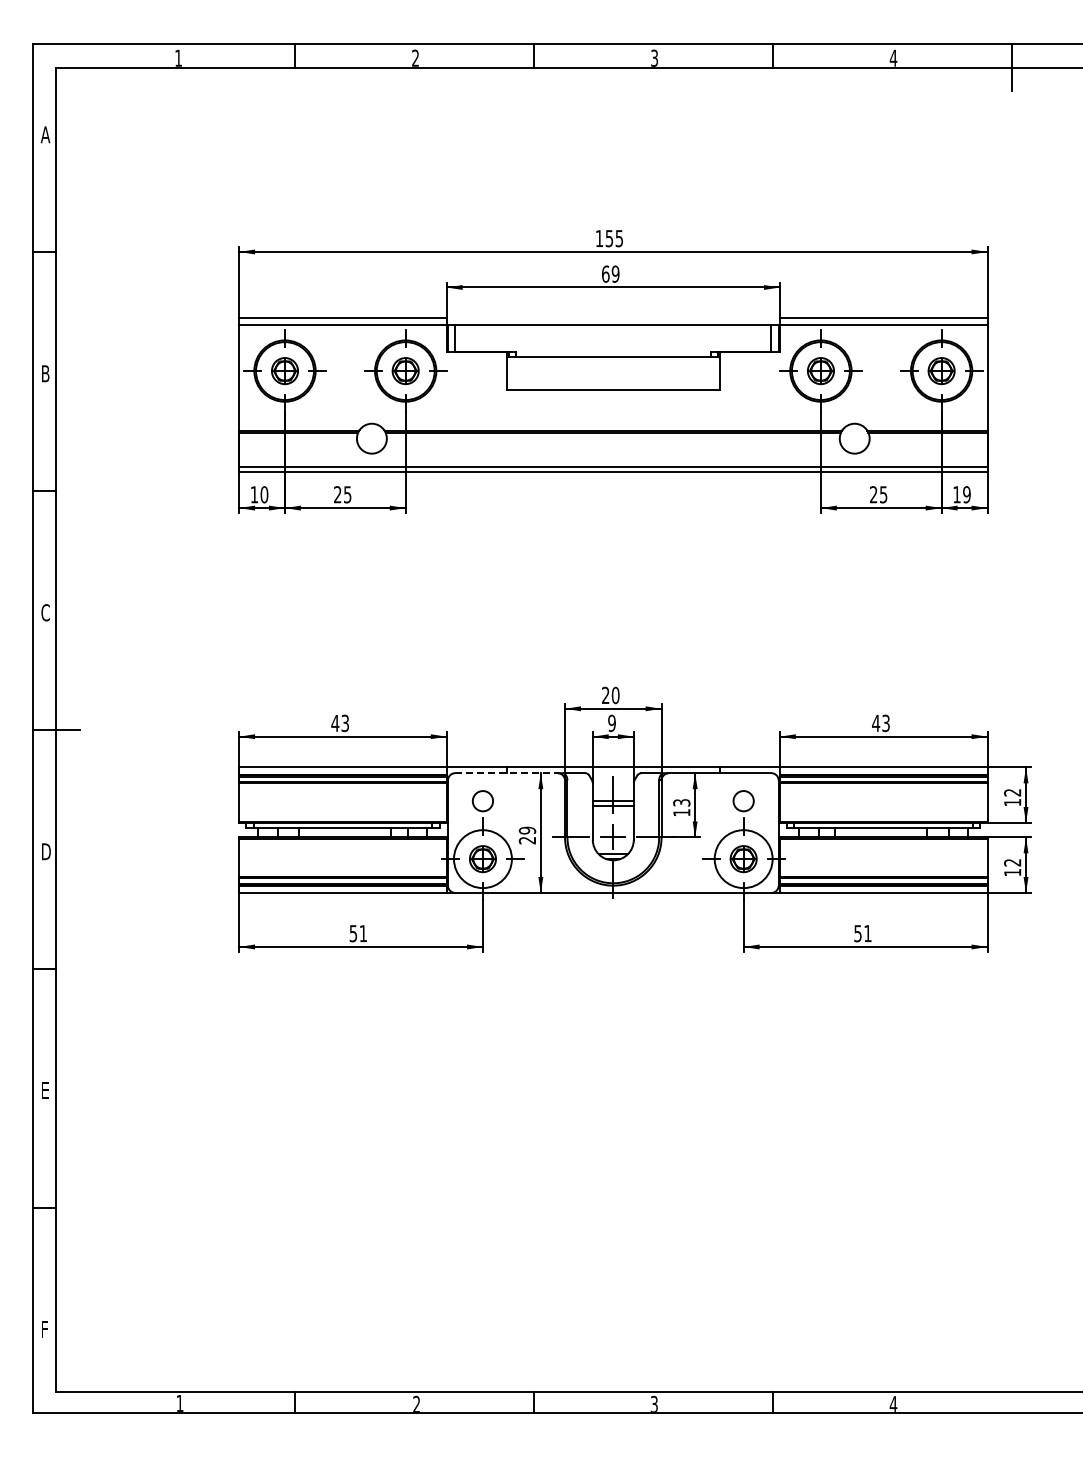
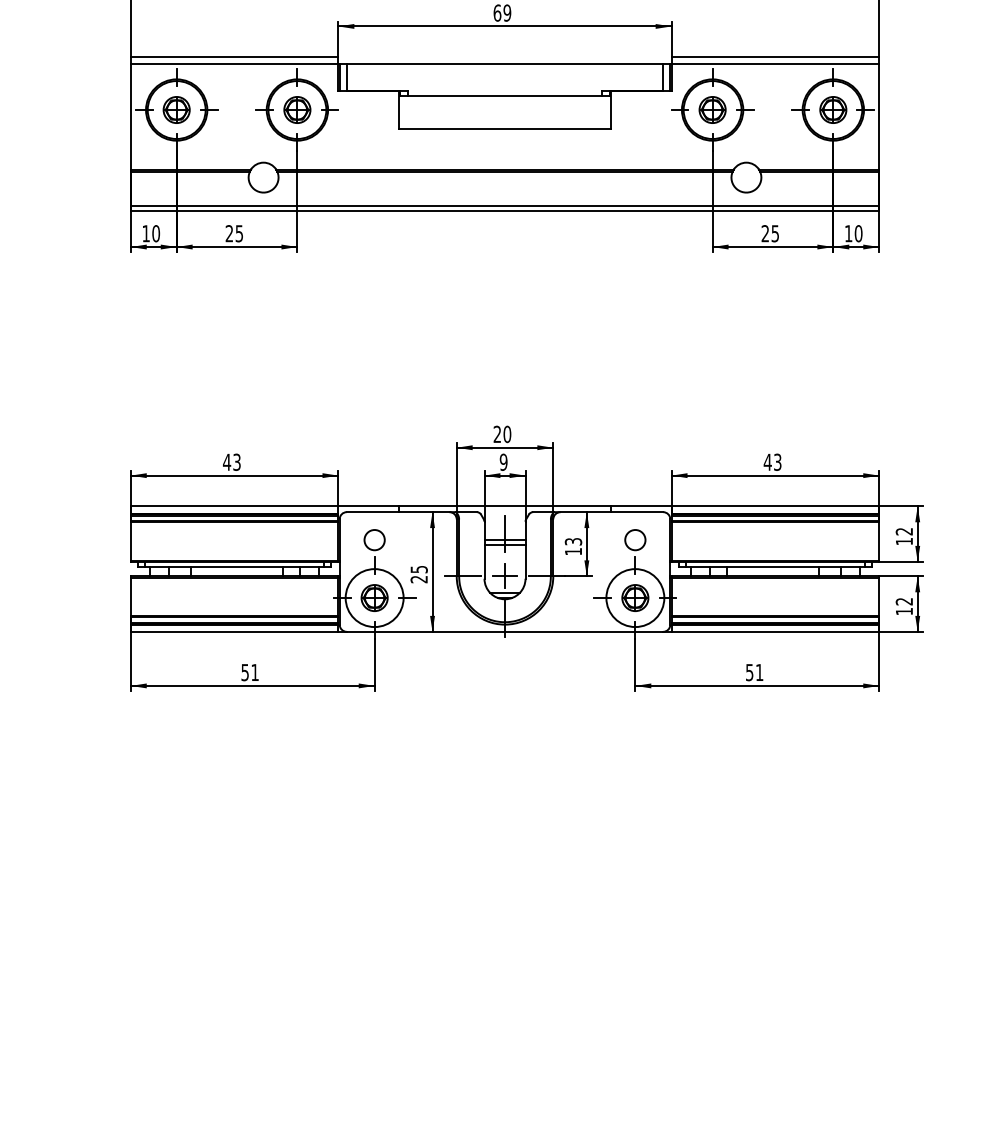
text: (966, 494) -> (858, 233), 19 -> 10
line: (506, 773) -> (398, 512), dashed -> solid
text: (526, 830) -> (418, 569), 29 -> 25

